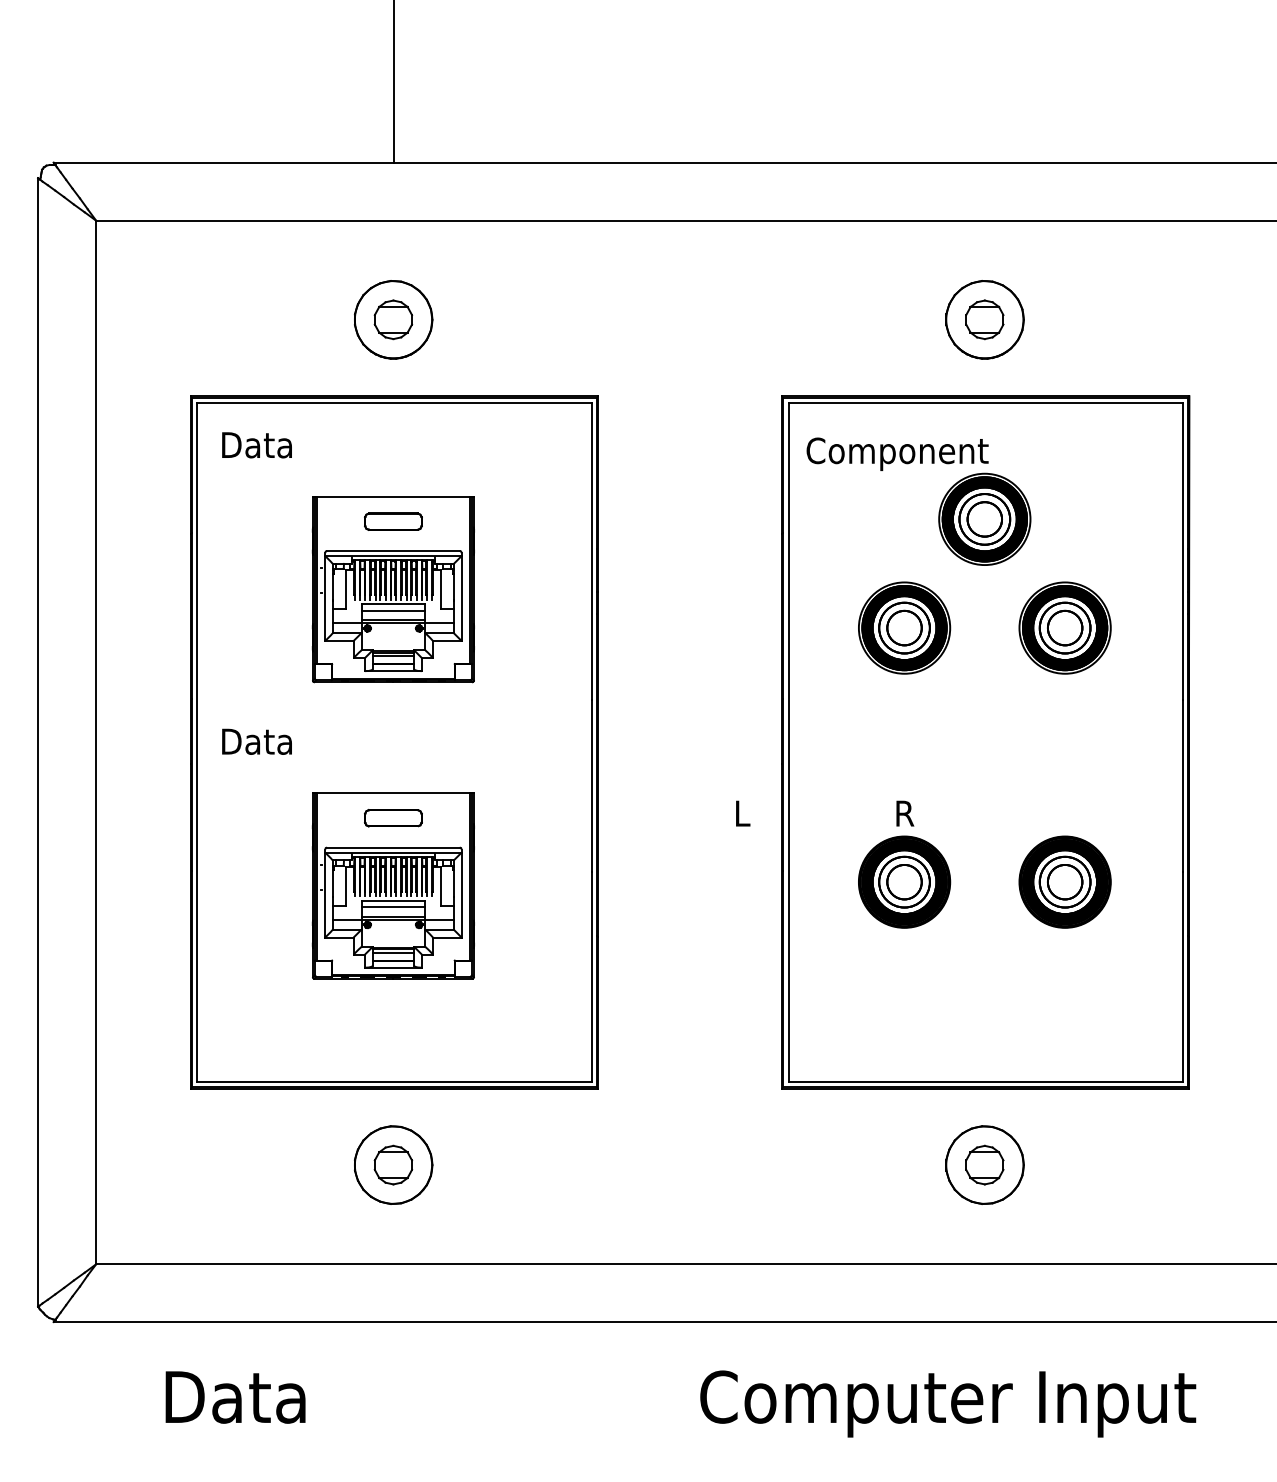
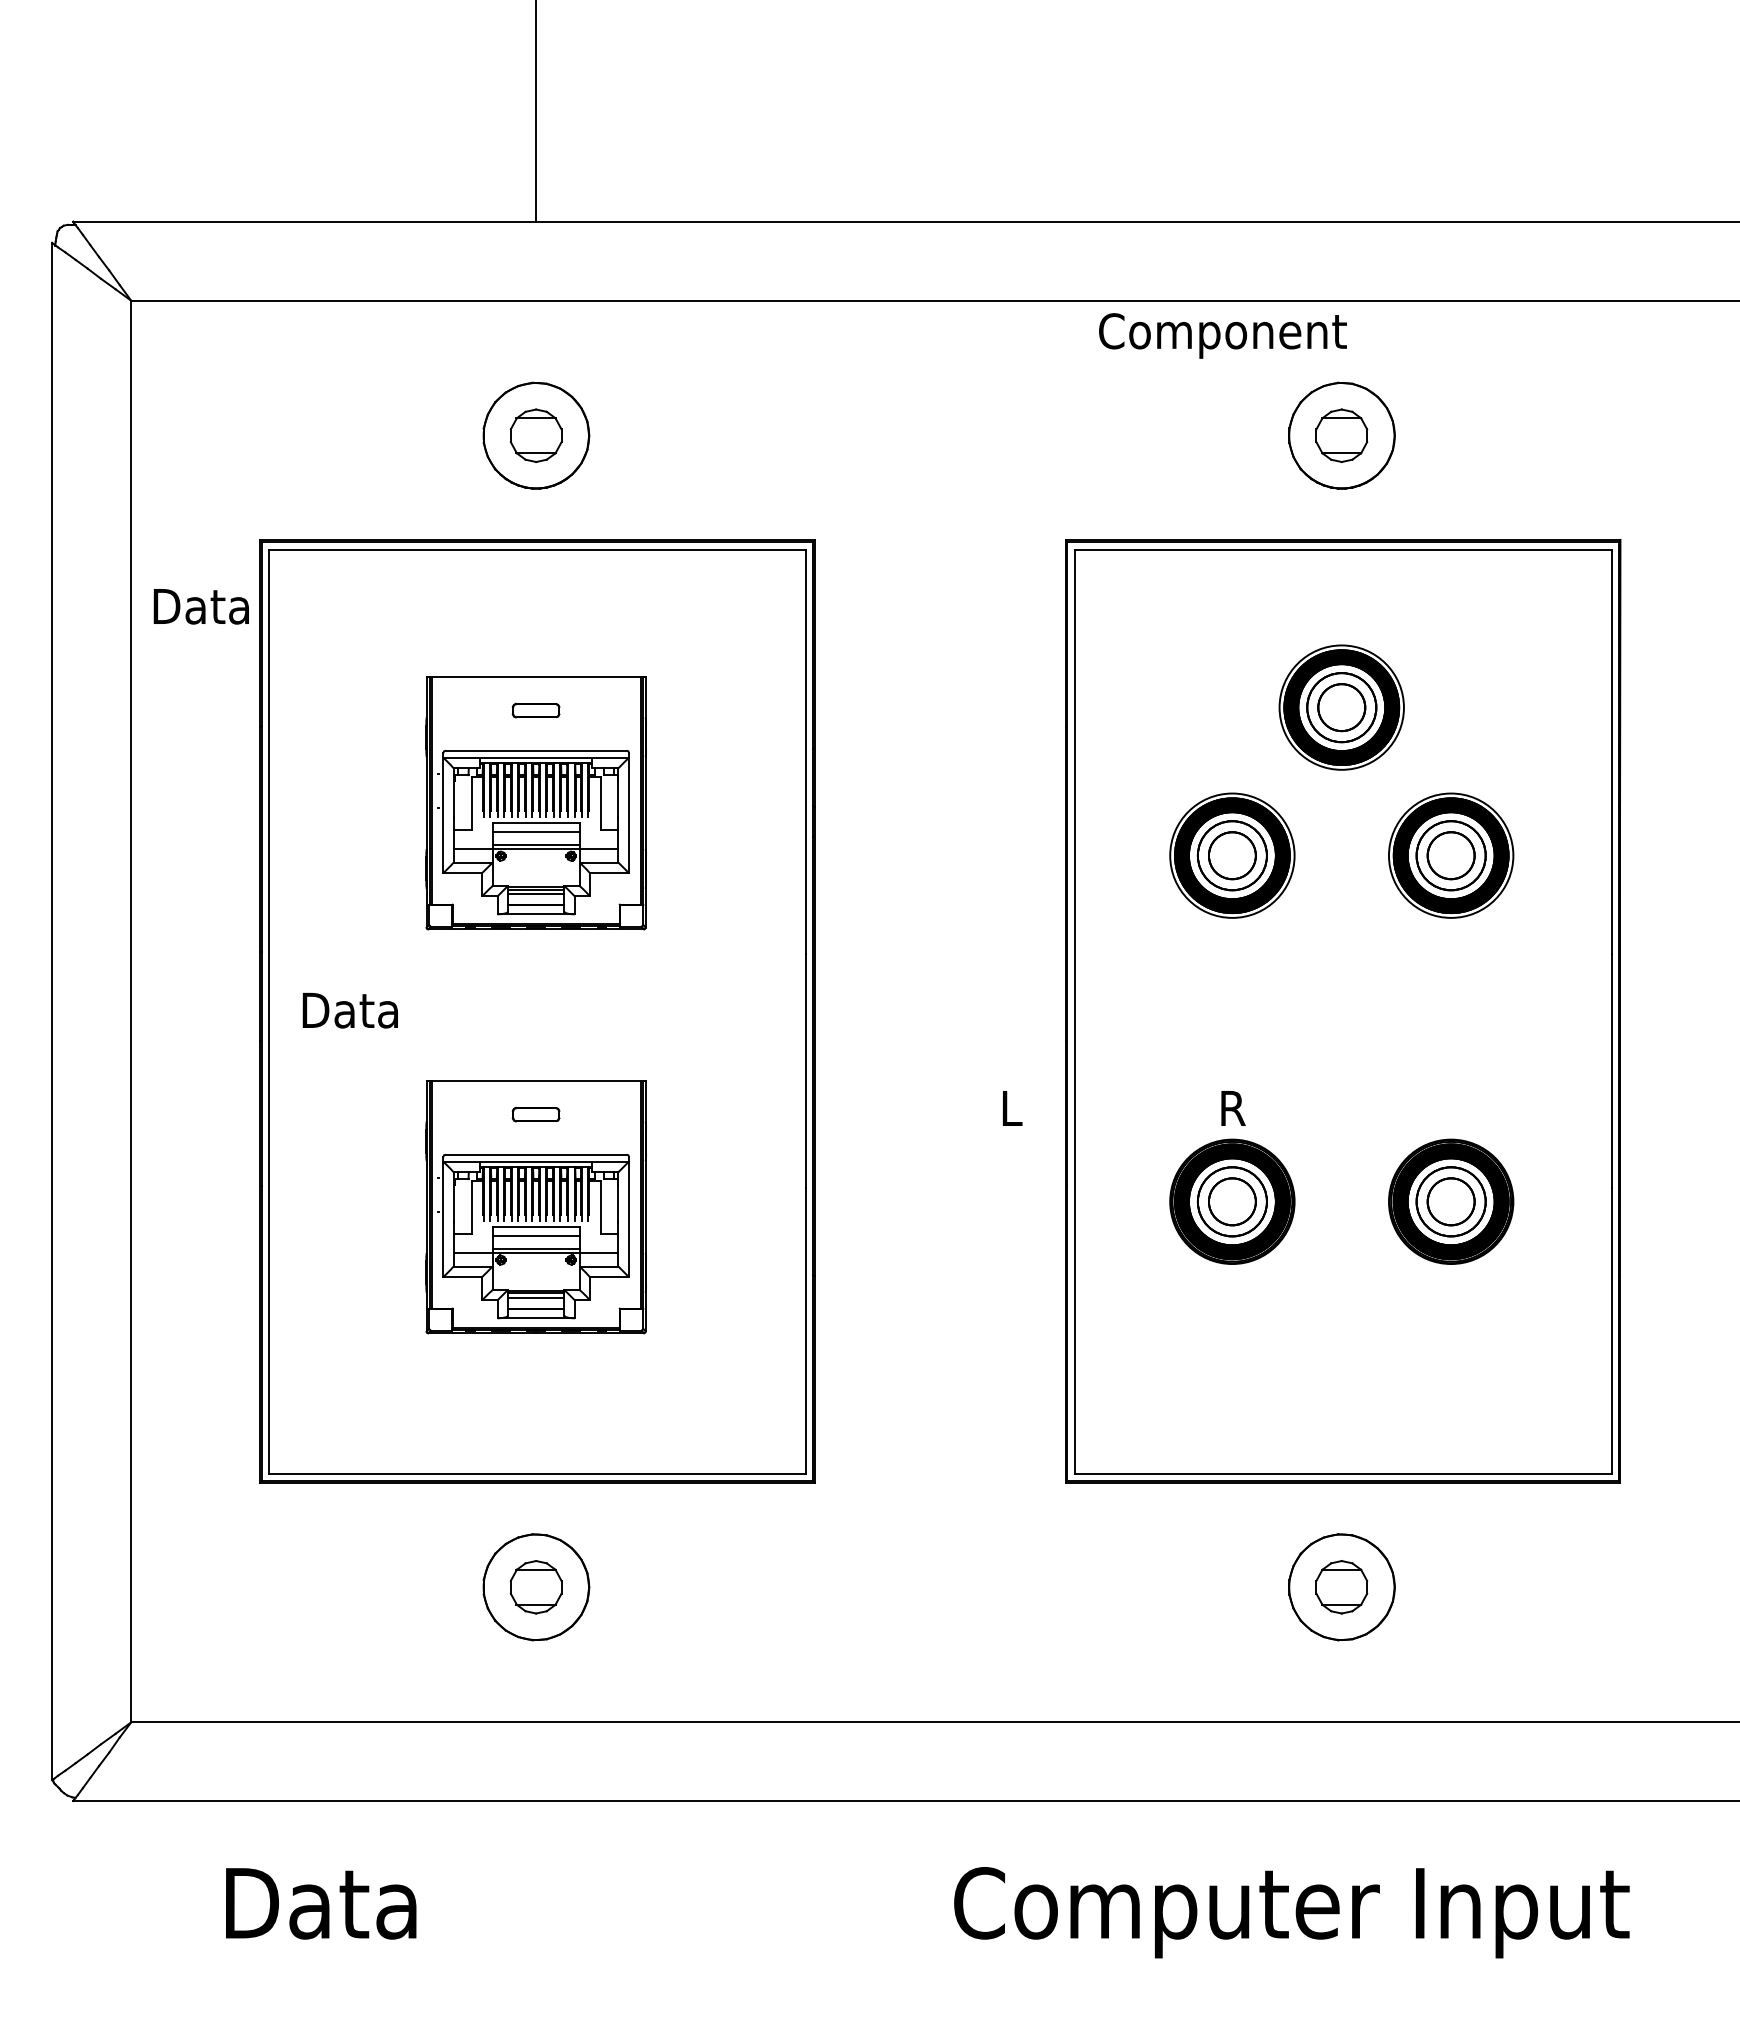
text: (256, 445) -> (200, 606), moved
text: (897, 453) -> (1222, 335), moved
part: (392, 521) -> (535, 710), size x0.6
part: (392, 818) -> (535, 1114), size x0.6

